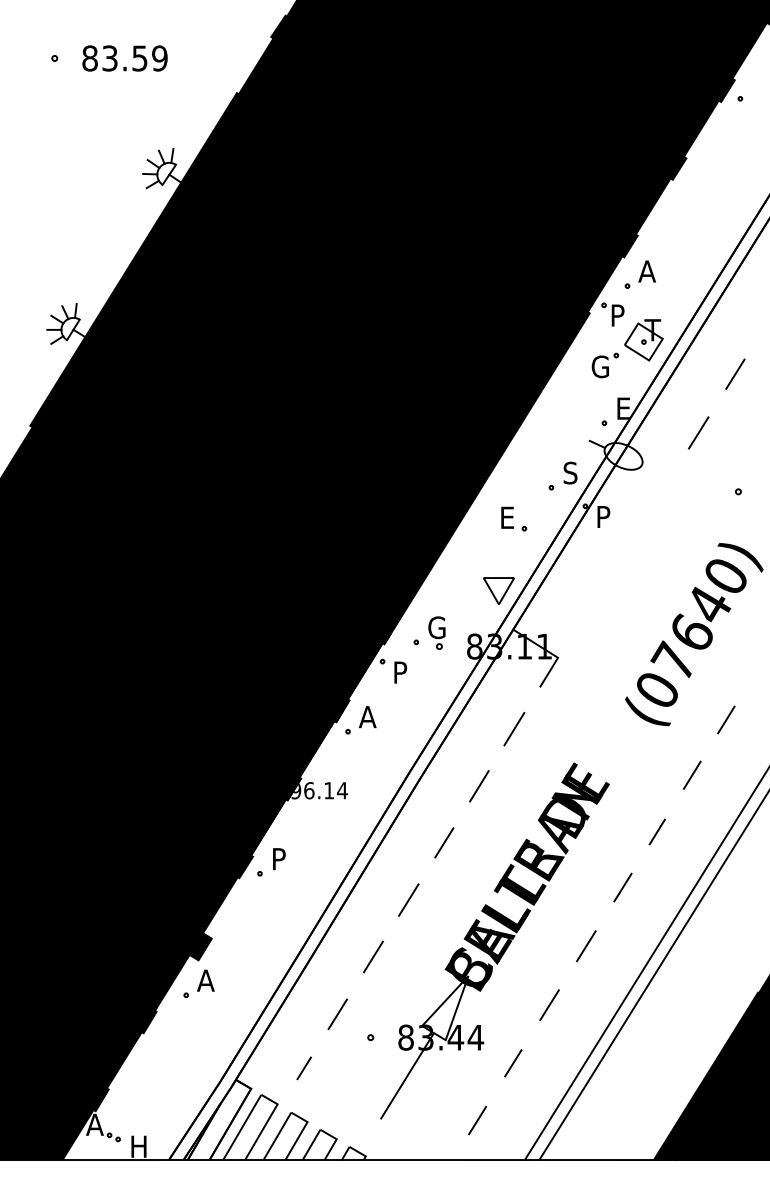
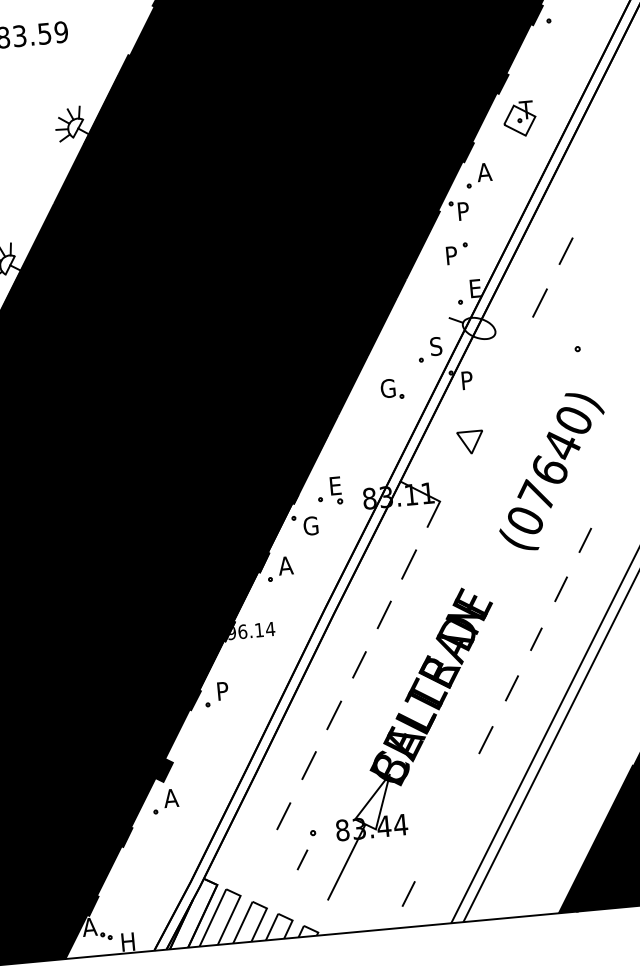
part: (643, 340) -> (519, 119), moved
text: (599, 366) -> (452, 255), G -> P
text: (508, 517) -> (387, 388), E -> G
part: (498, 590) -> (470, 442), moved
text: (436, 627) -> (336, 485), G -> E
text: (401, 672) -> (310, 525), P -> G
line: (549, 1004) -> (459, 791), removed
line: (513, 1063) -> (434, 843), removed
line: (303, 1068) -> (301, 860), moved

